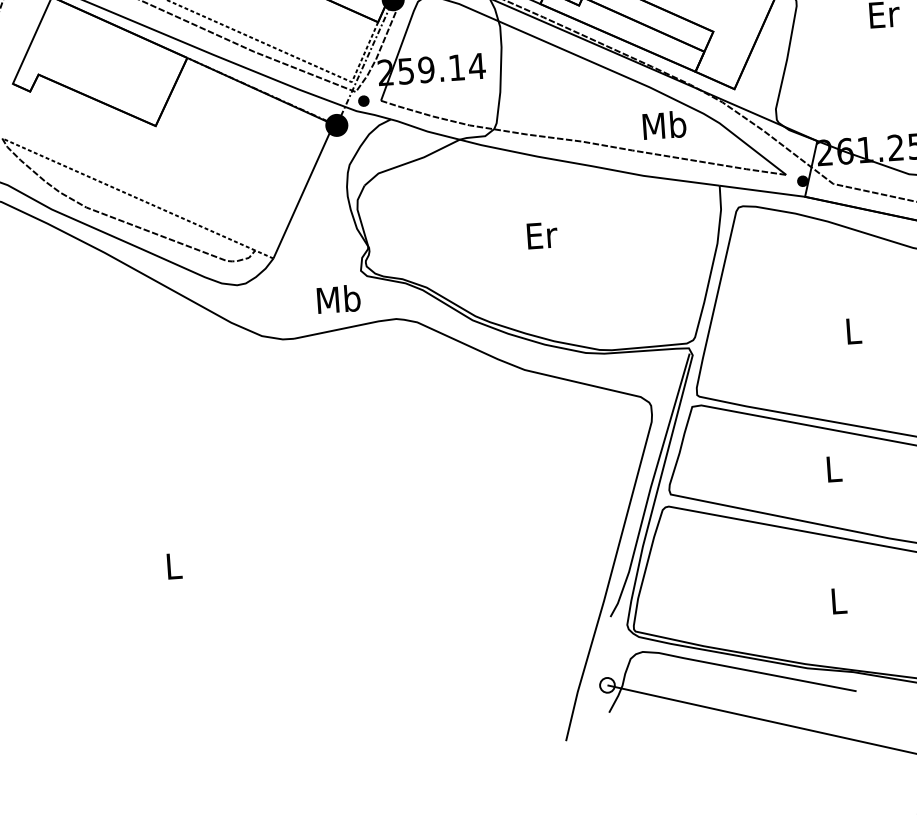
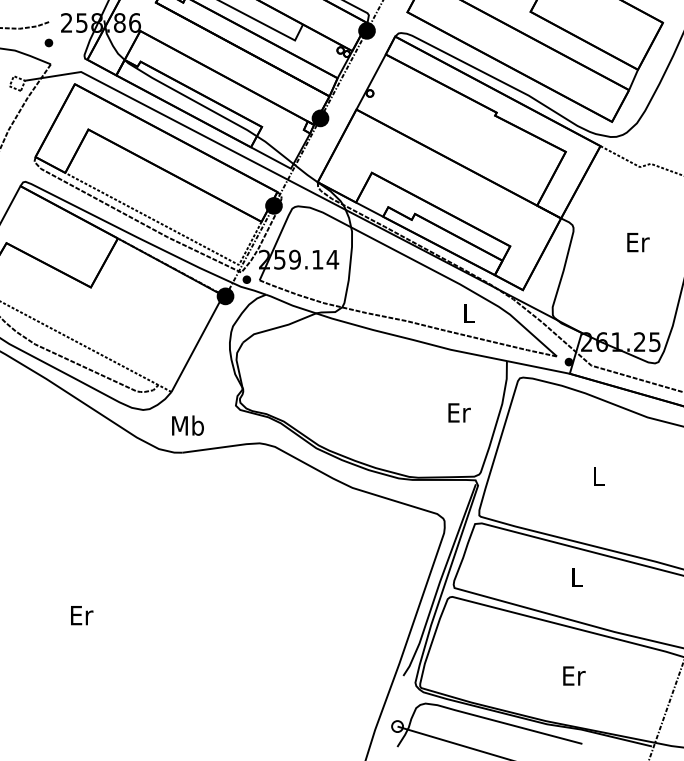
text: (665, 125) -> (469, 313), Mb -> L
text: (542, 235) -> (459, 412), moved
text: (338, 299) -> (187, 425), moved
text: (175, 566) -> (82, 615), L -> Er
text: (839, 600) -> (574, 675), L -> Er

